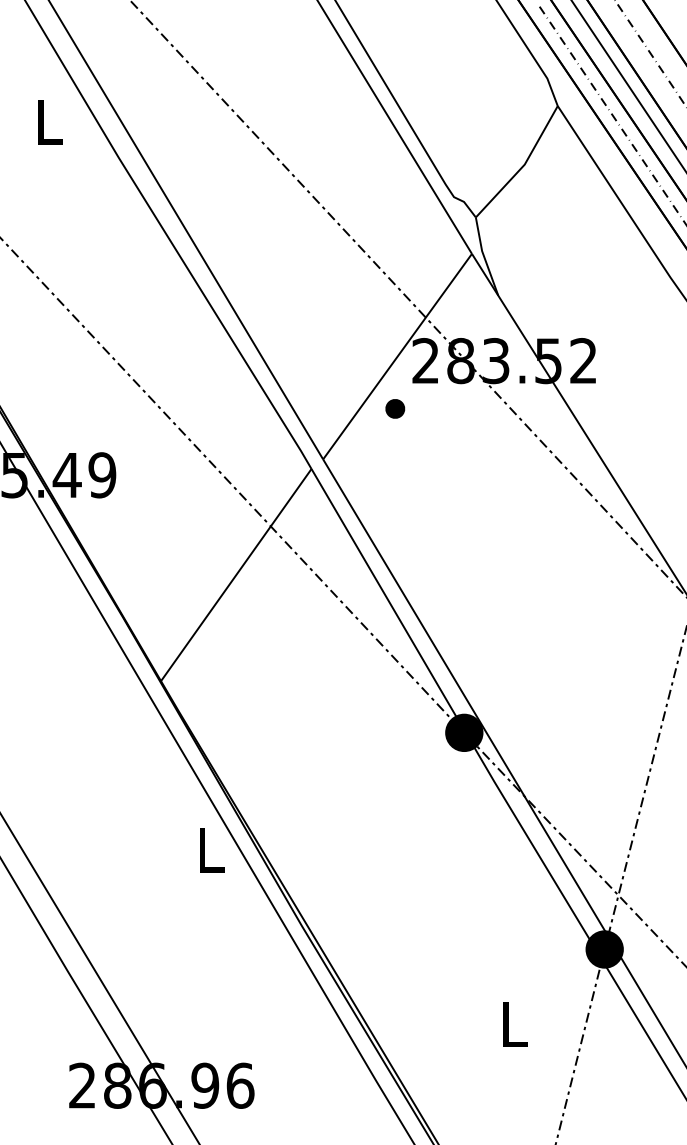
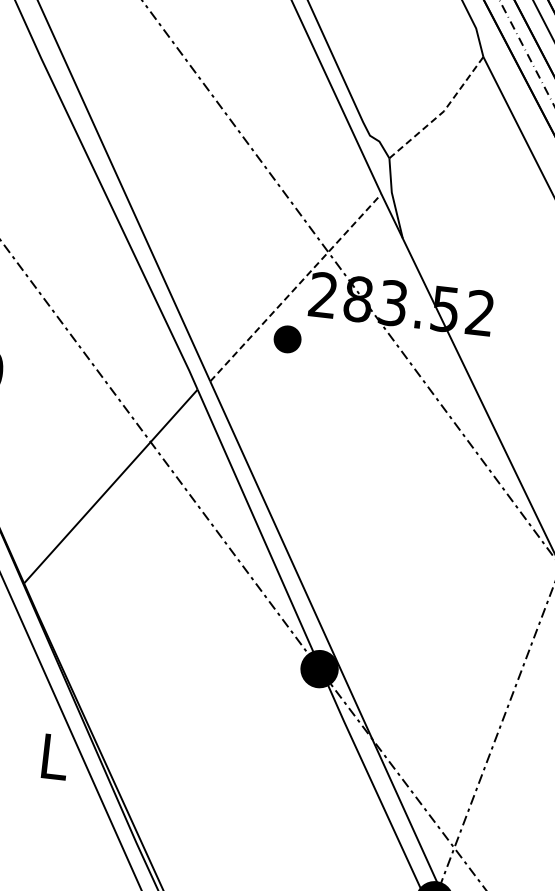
line: (523, 166) -> (442, 113), solid -> dashed
line: (397, 356) -> (295, 287), solid -> dashed
part: (395, 408) -> (287, 339), size x1.4

